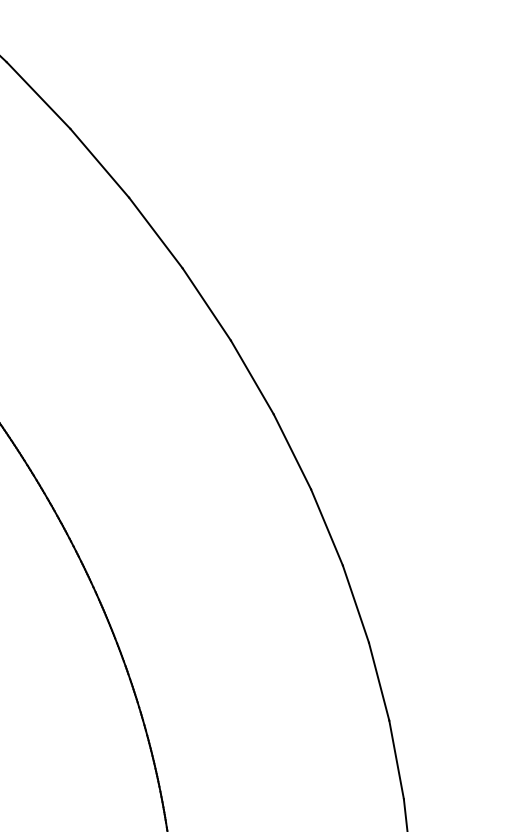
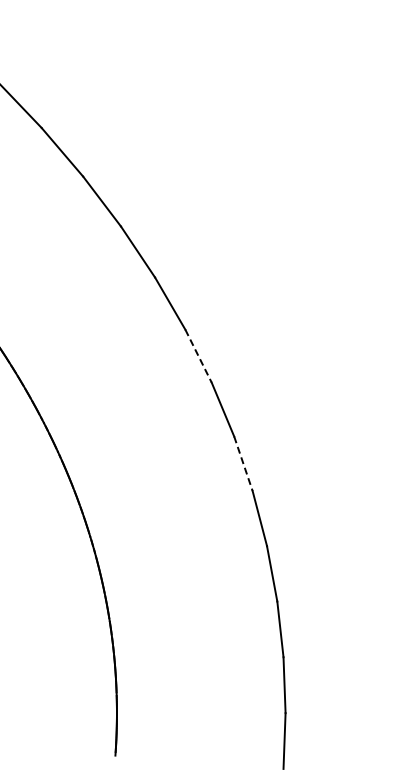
line: (292, 452) -> (198, 356), solid -> dashed
line: (356, 603) -> (243, 463), solid -> dashed

